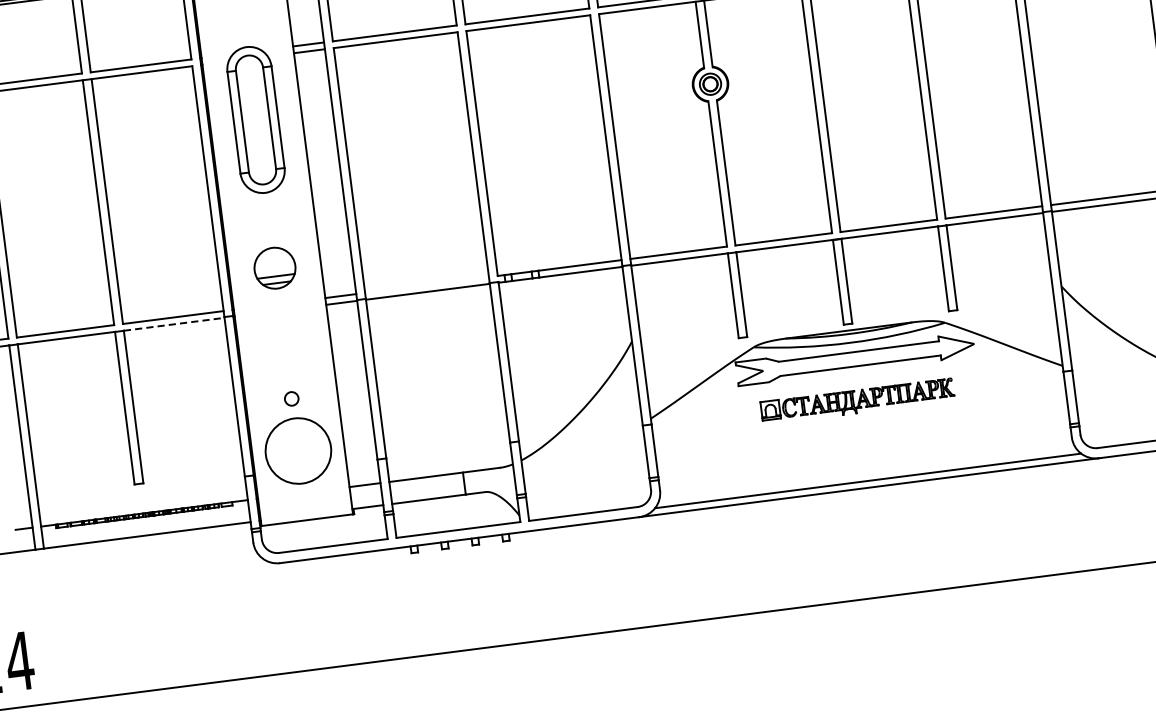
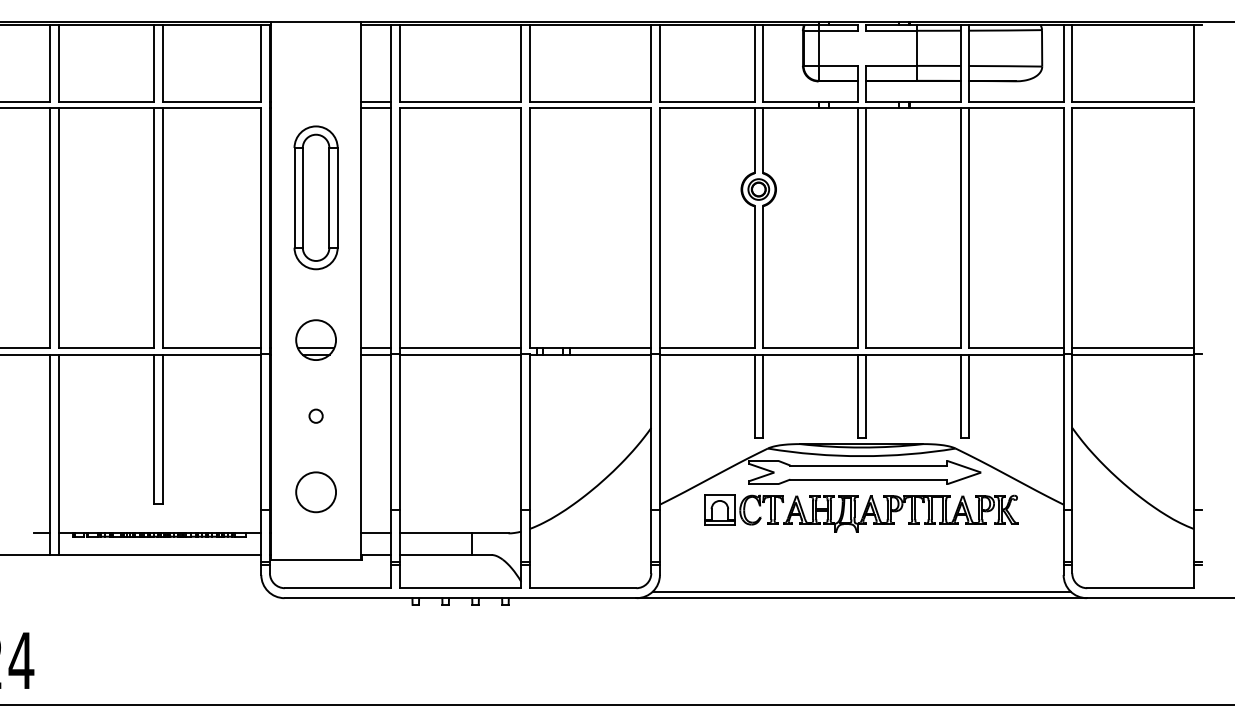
part: (255, 119) -> (315, 197), moved
part: (274, 267) -> (315, 339), moved
line: (426, 285) -> (460, 348), added
line: (174, 323) -> (212, 354), dashed -> solid
circle: (291, 398) -> (315, 415), moved
part: (857, 401) -> (861, 513), size x1.67
circle: (298, 451) -> (316, 492), size x0.62

